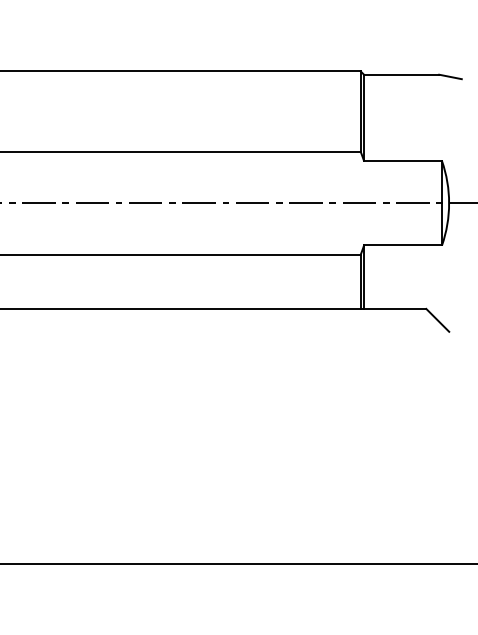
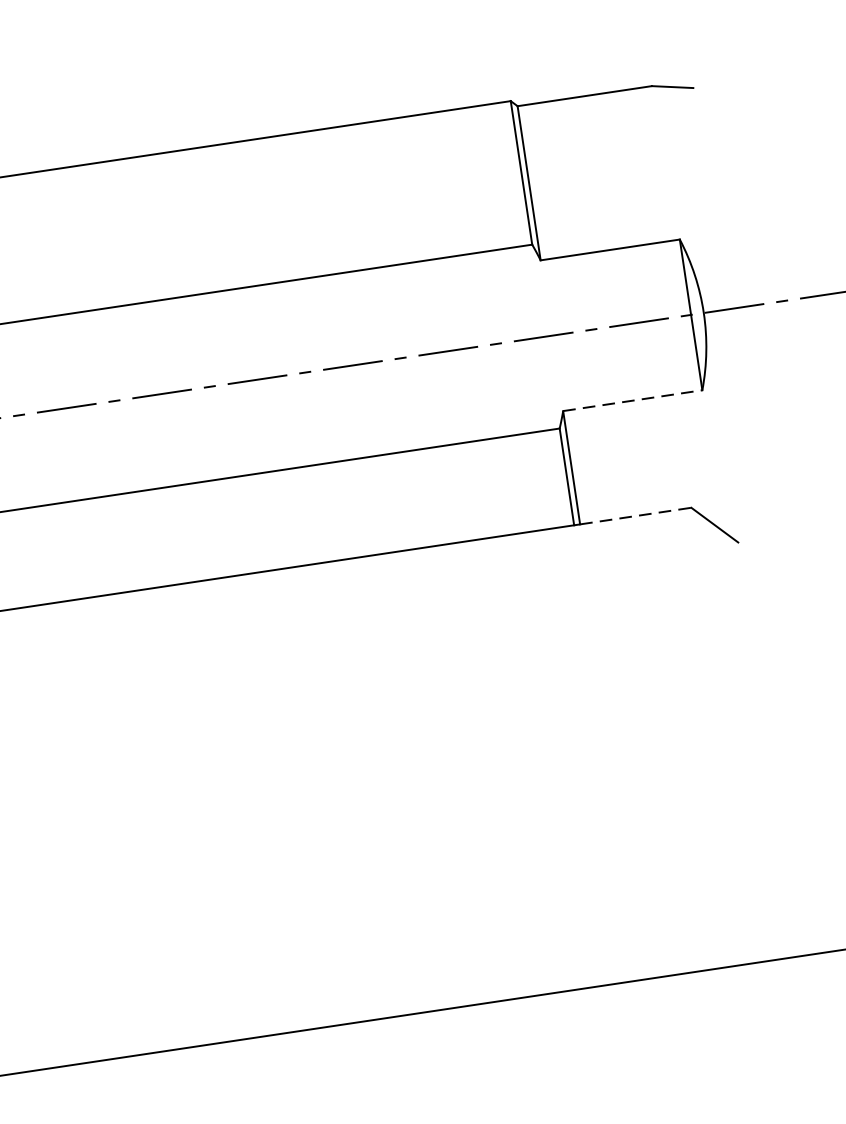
line: (403, 245) -> (633, 400), solid -> dashed
line: (395, 308) -> (636, 515), solid -> dashed

